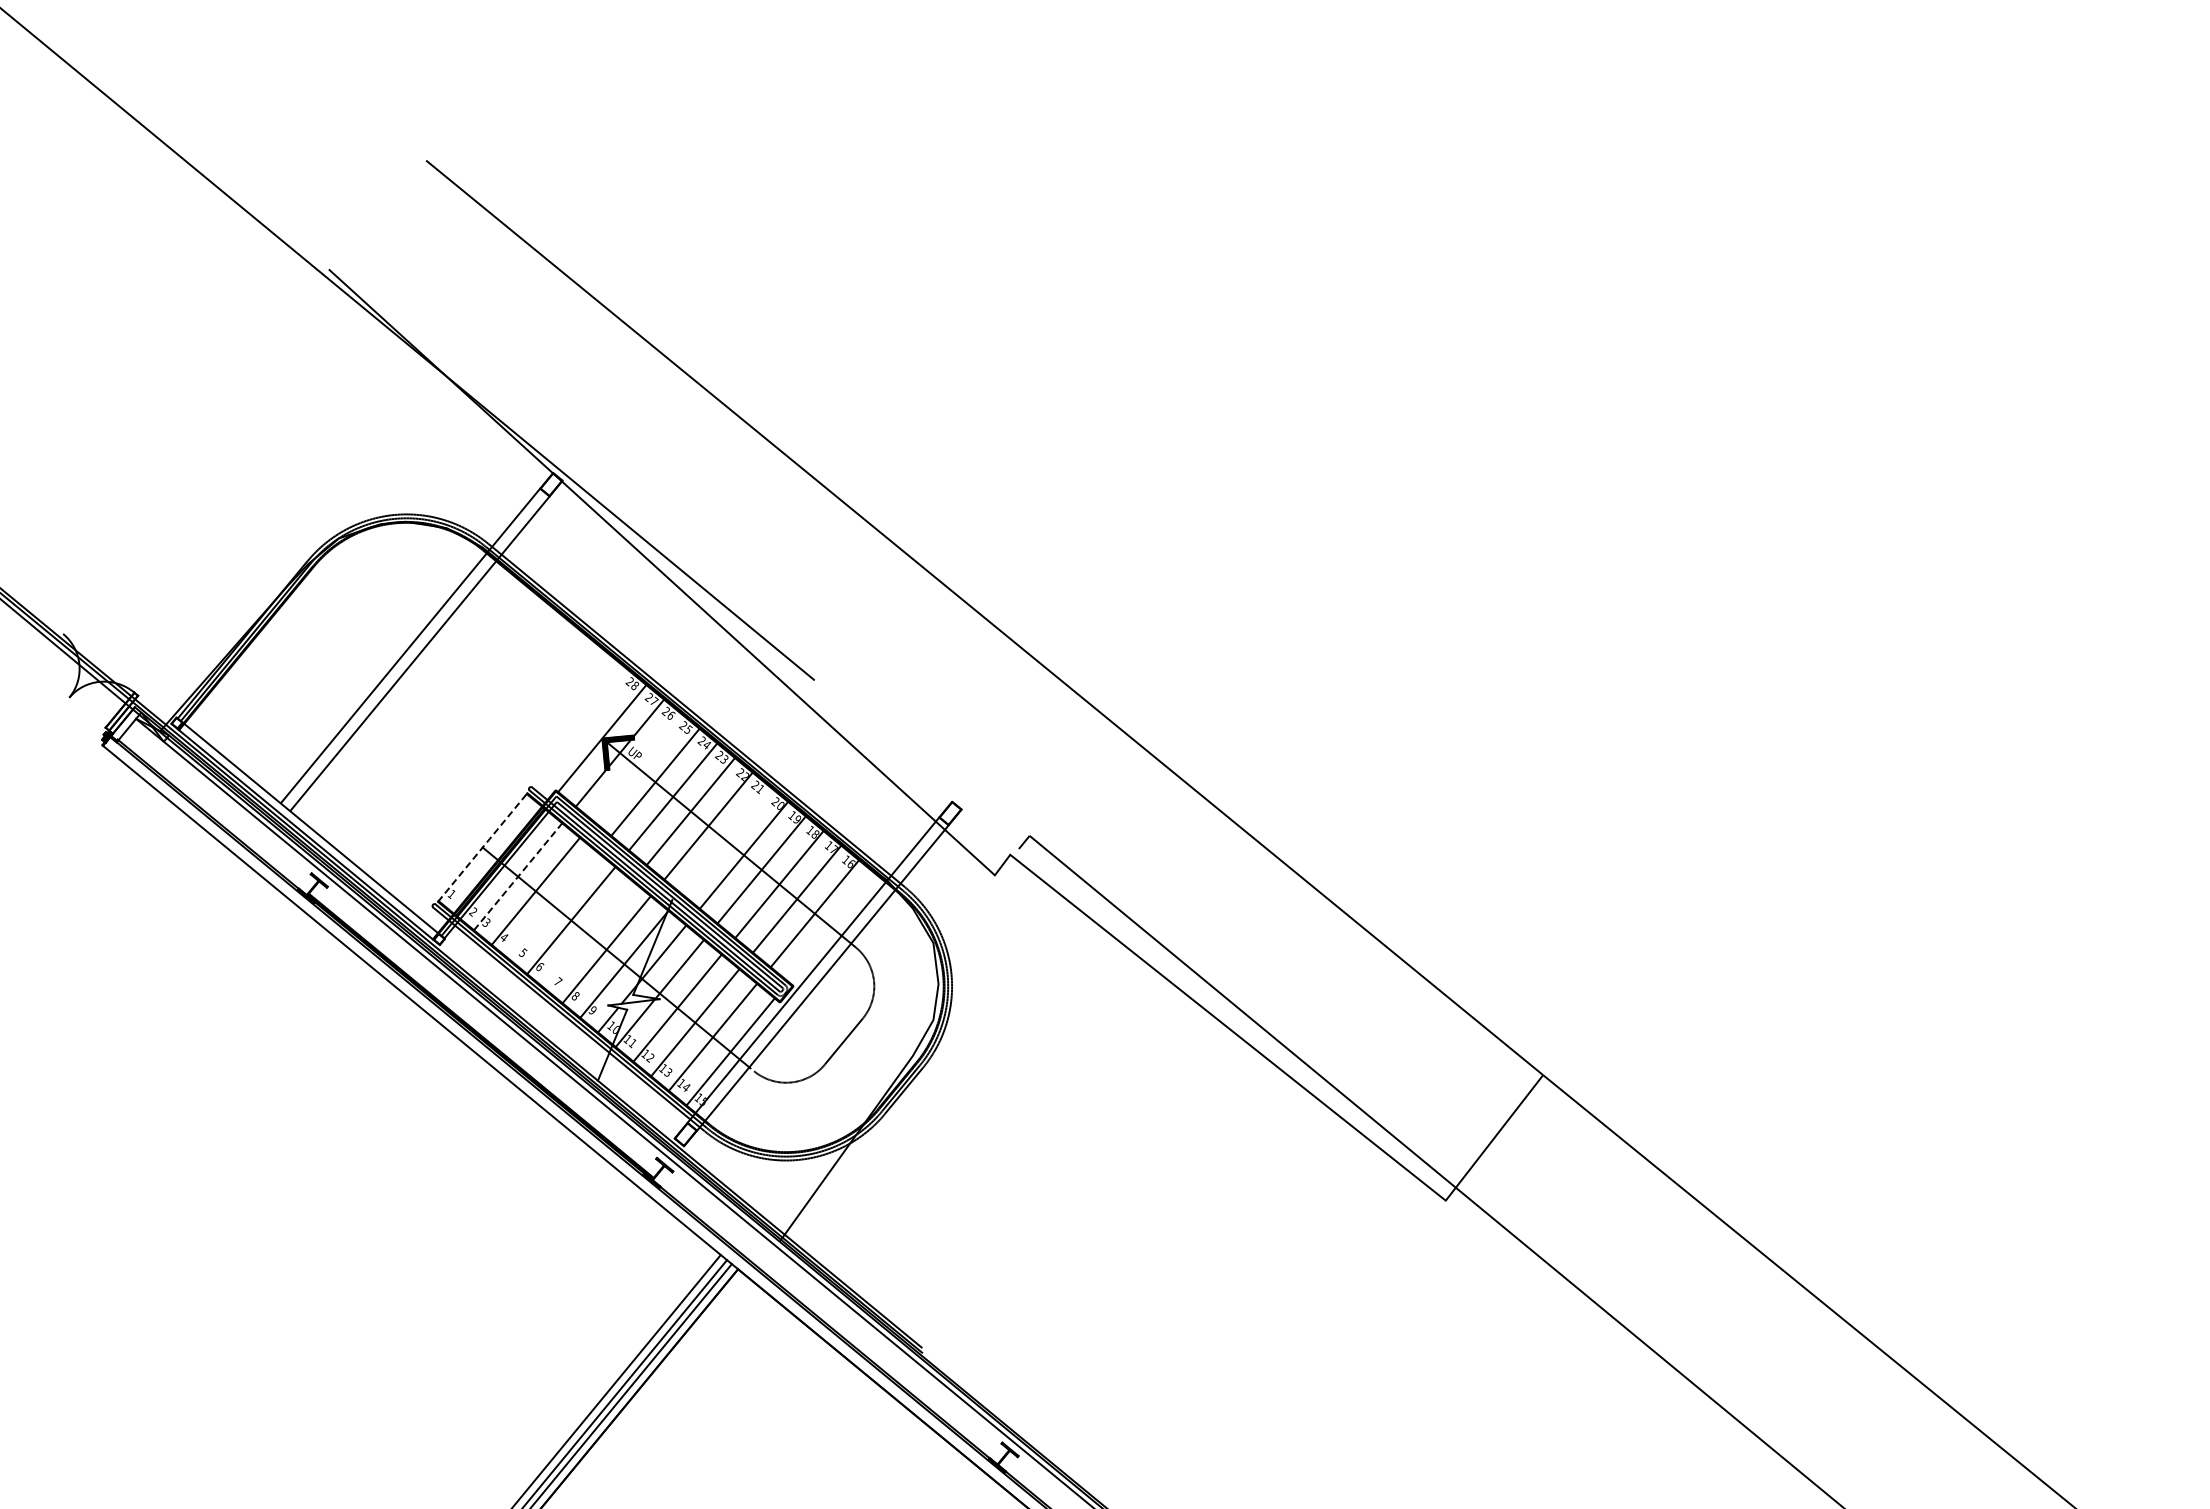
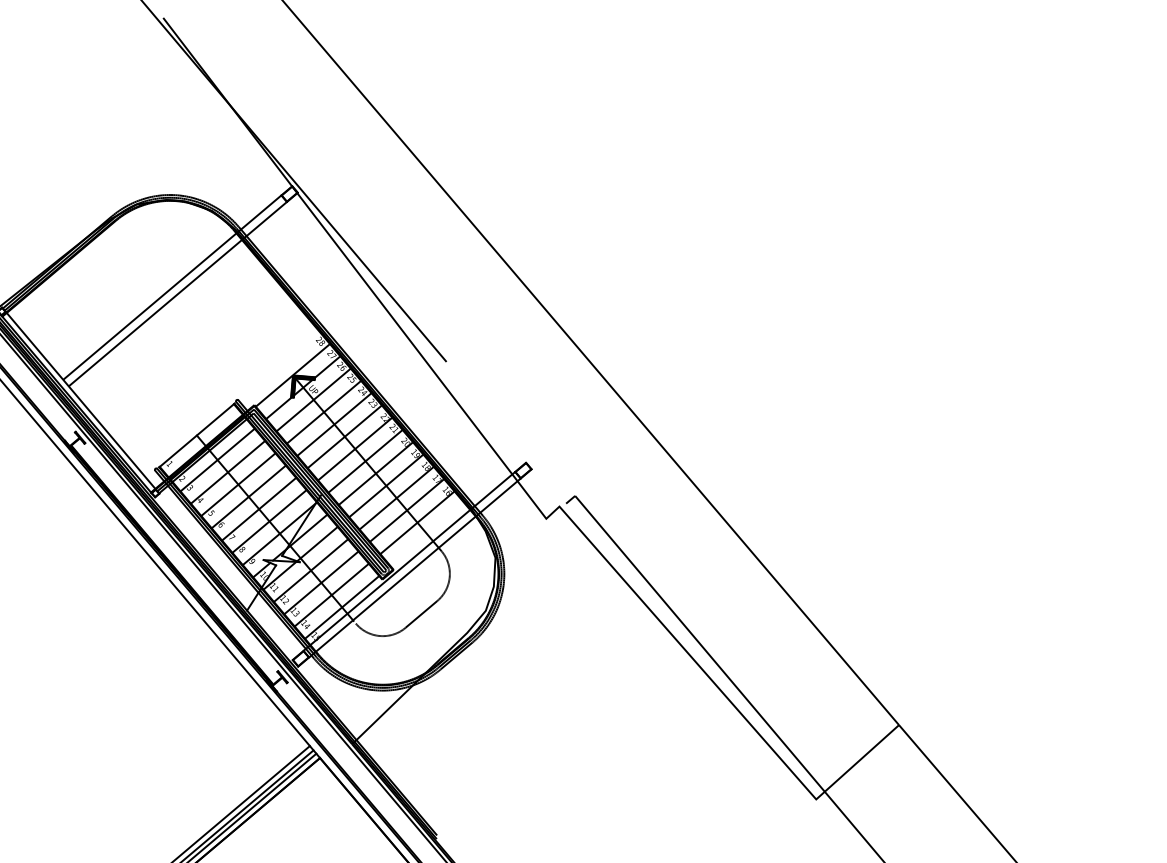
line: (637, 767) -> (313, 399), added
line: (726, 840) -> (365, 461), added
line: (483, 847) -> (197, 435), dashed -> solid
line: (518, 876) -> (217, 459), dashed -> solid
line: (553, 905) -> (238, 484), added
line: (588, 934) -> (258, 508), added

